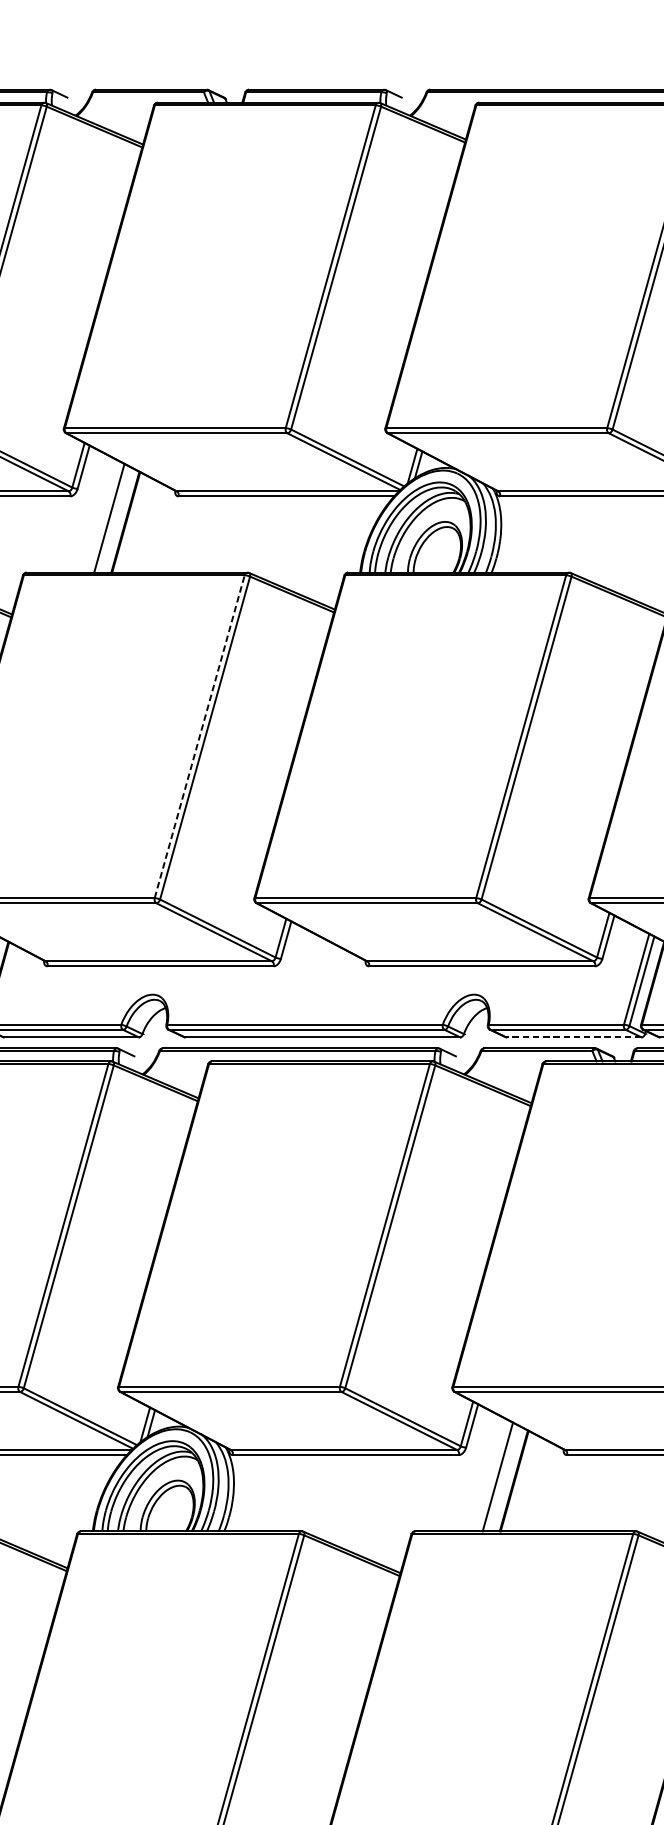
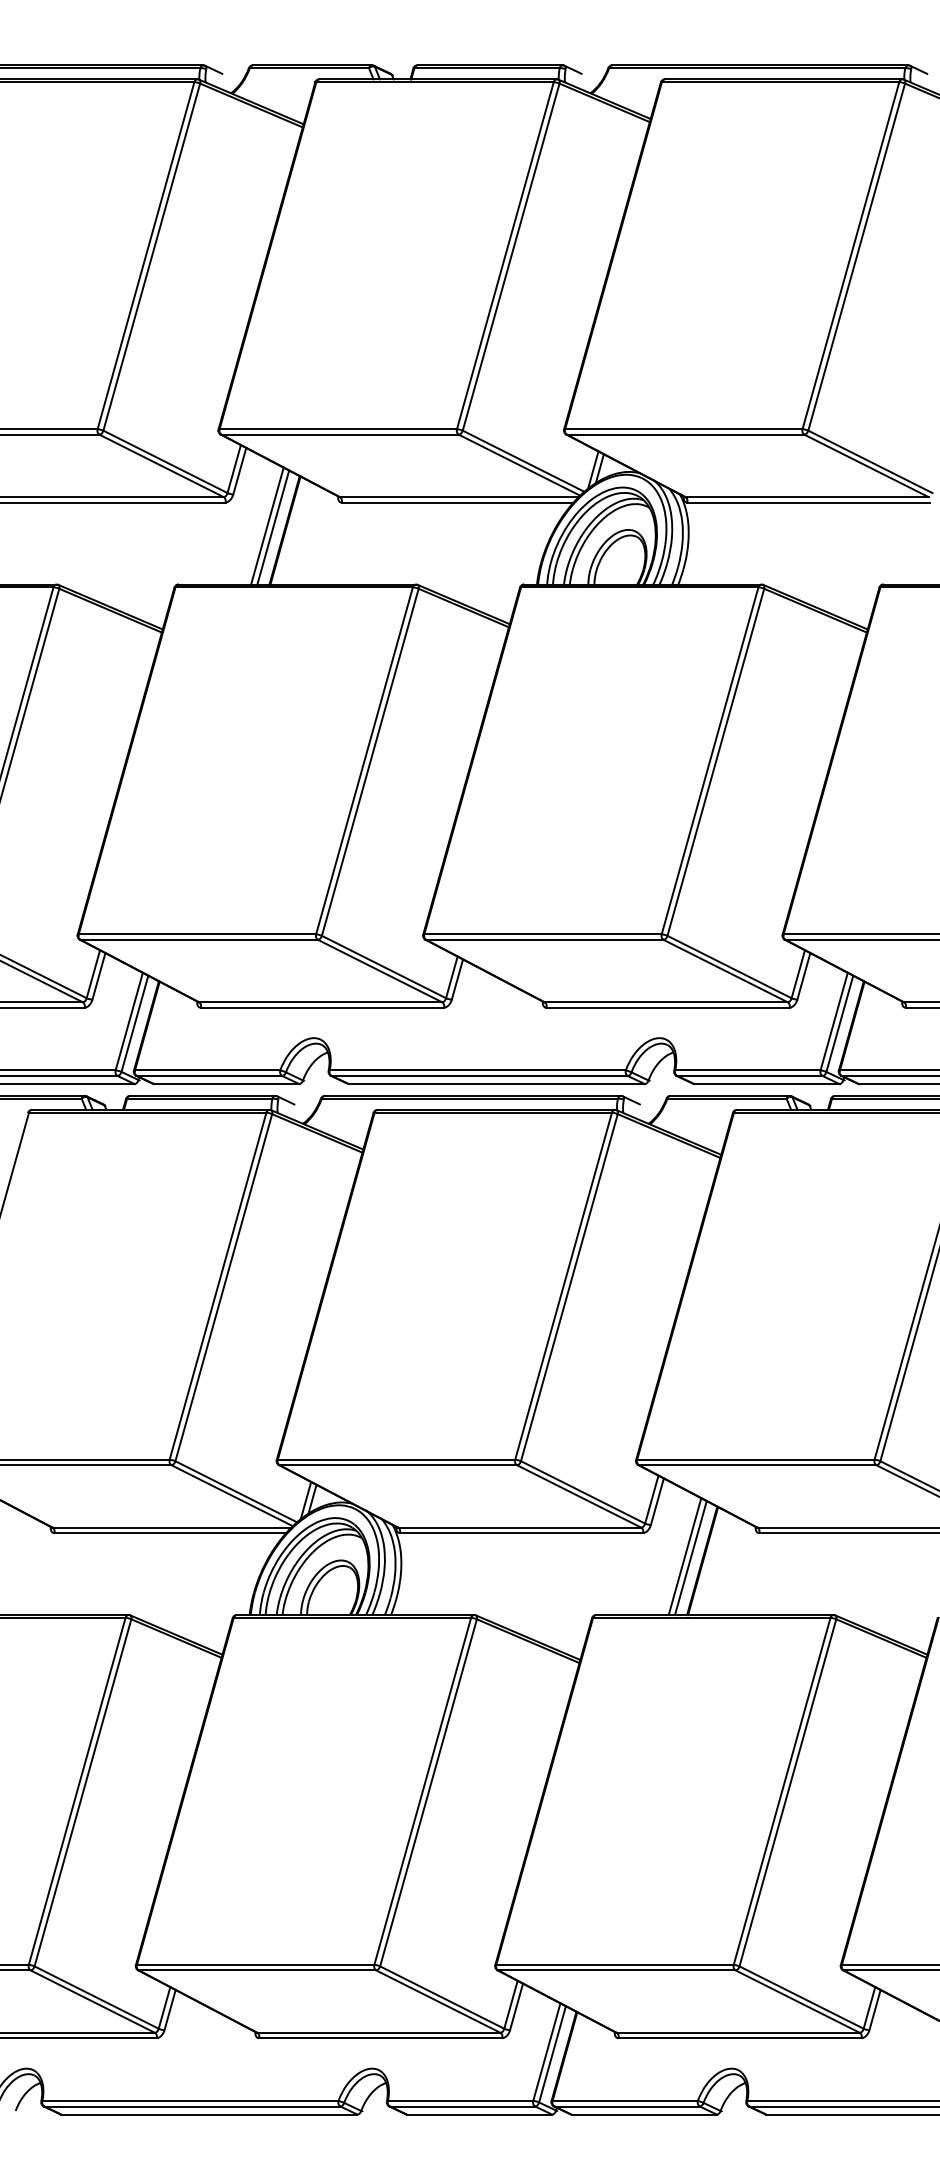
line: (115, 519) -> (273, 527), added
line: (199, 736) -> (364, 760), dashed -> solid
line: (573, 1037) -> (766, 1084), dashed -> solid
line: (502, 1478) -> (690, 1558), added

